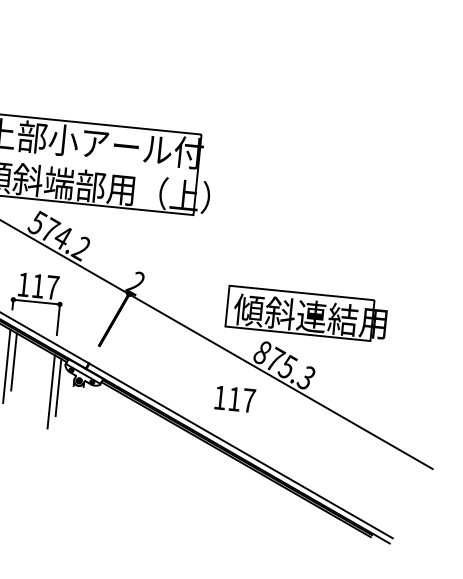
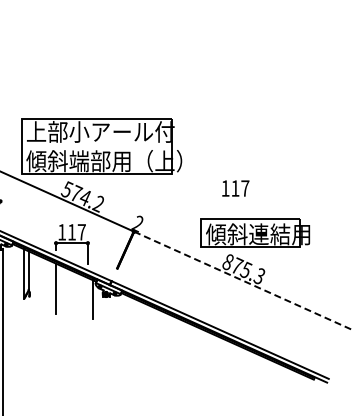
line: (13, 360) -> (60, 284), removed
line: (280, 381) -> (242, 280), solid -> dashed
line: (50, 391) -> (87, 302), removed
text: (234, 399) -> (235, 188), moved

